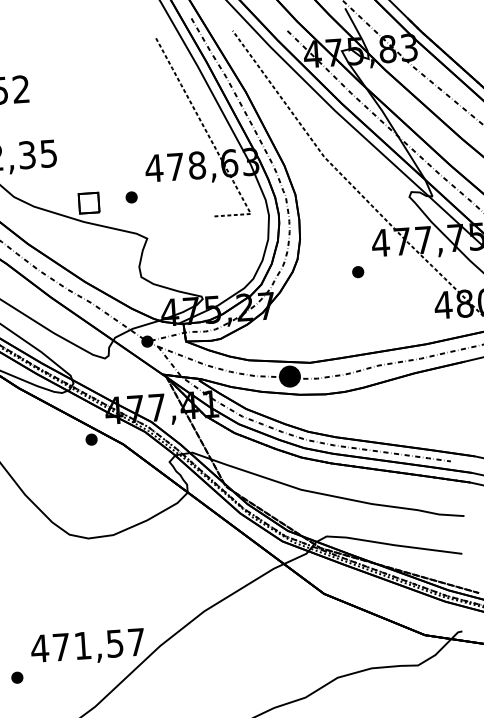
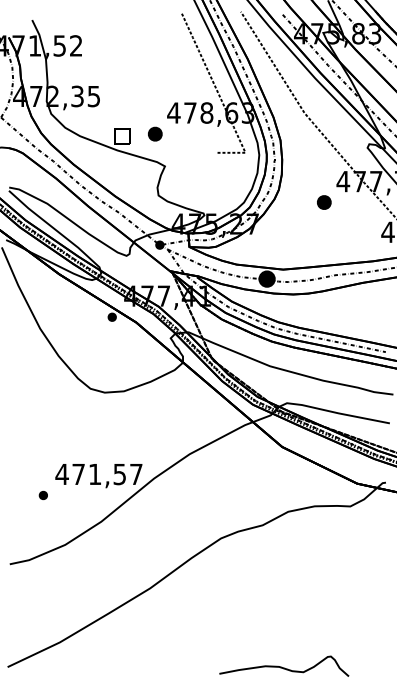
part: (130, 196) -> (154, 133), size x1.6
part: (358, 271) -> (324, 202), size x1.6

